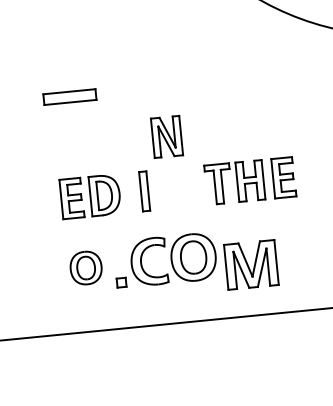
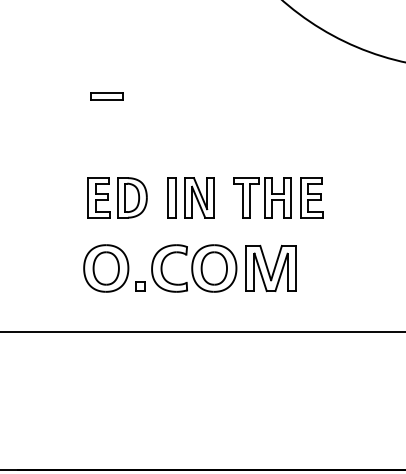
part: (69, 96) -> (106, 96), size x0.62
part: (166, 136) -> (199, 197), moved
part: (250, 264) -> (270, 268), moved
part: (86, 268) -> (106, 268), size x1.43

